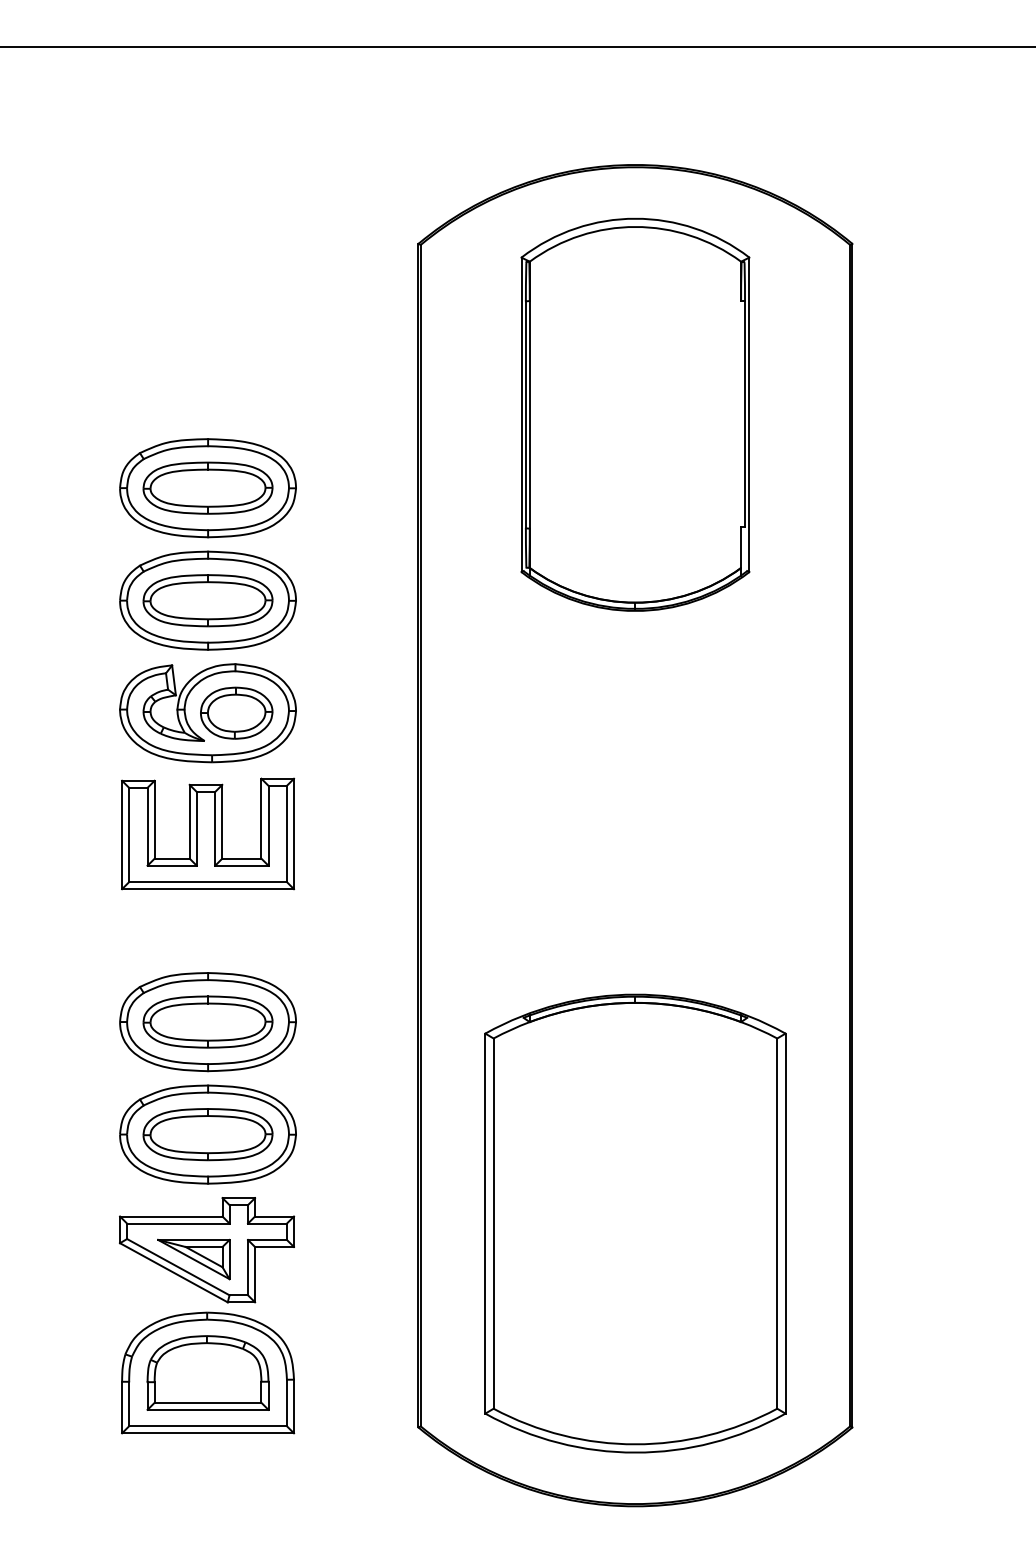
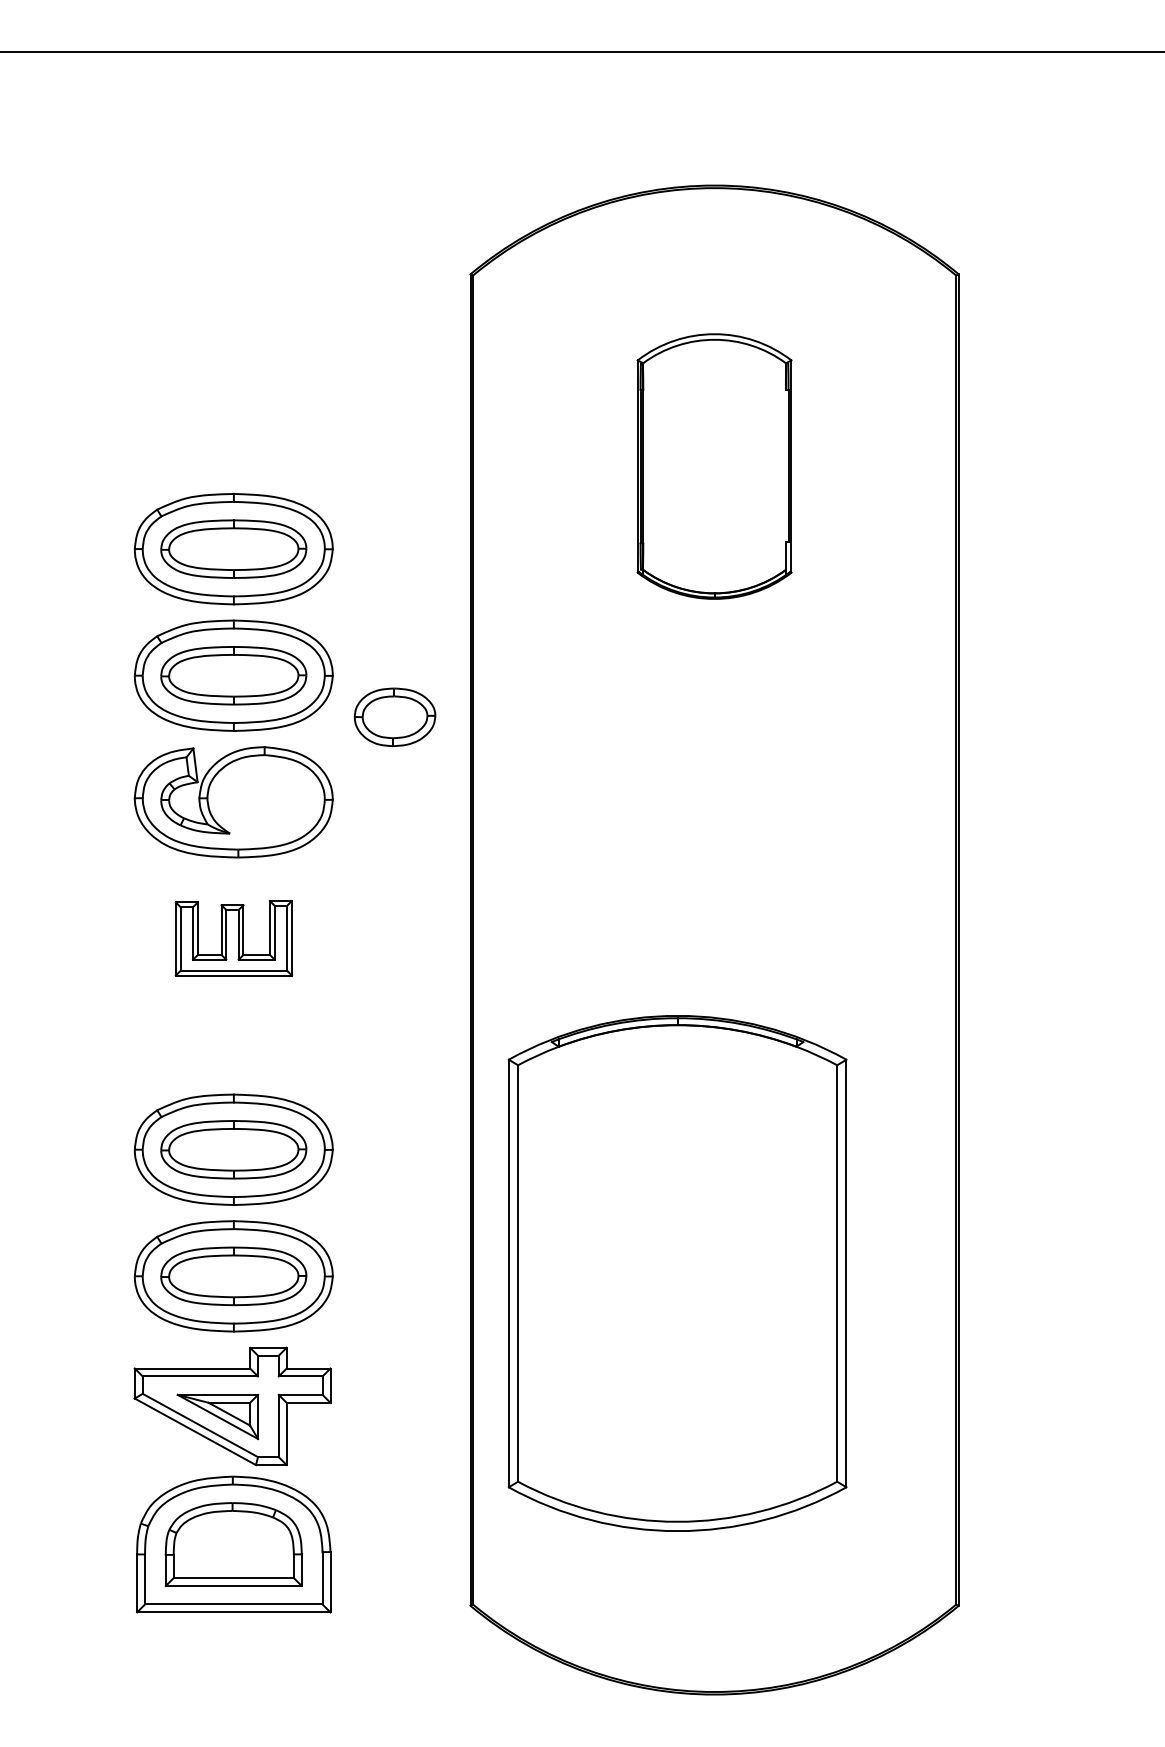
part: (635, 414) -> (714, 466), size x0.6
part: (236, 712) -> (394, 716), moved
part: (207, 834) -> (233, 938), size x0.6
part: (635, 1223) -> (677, 1273), moved

